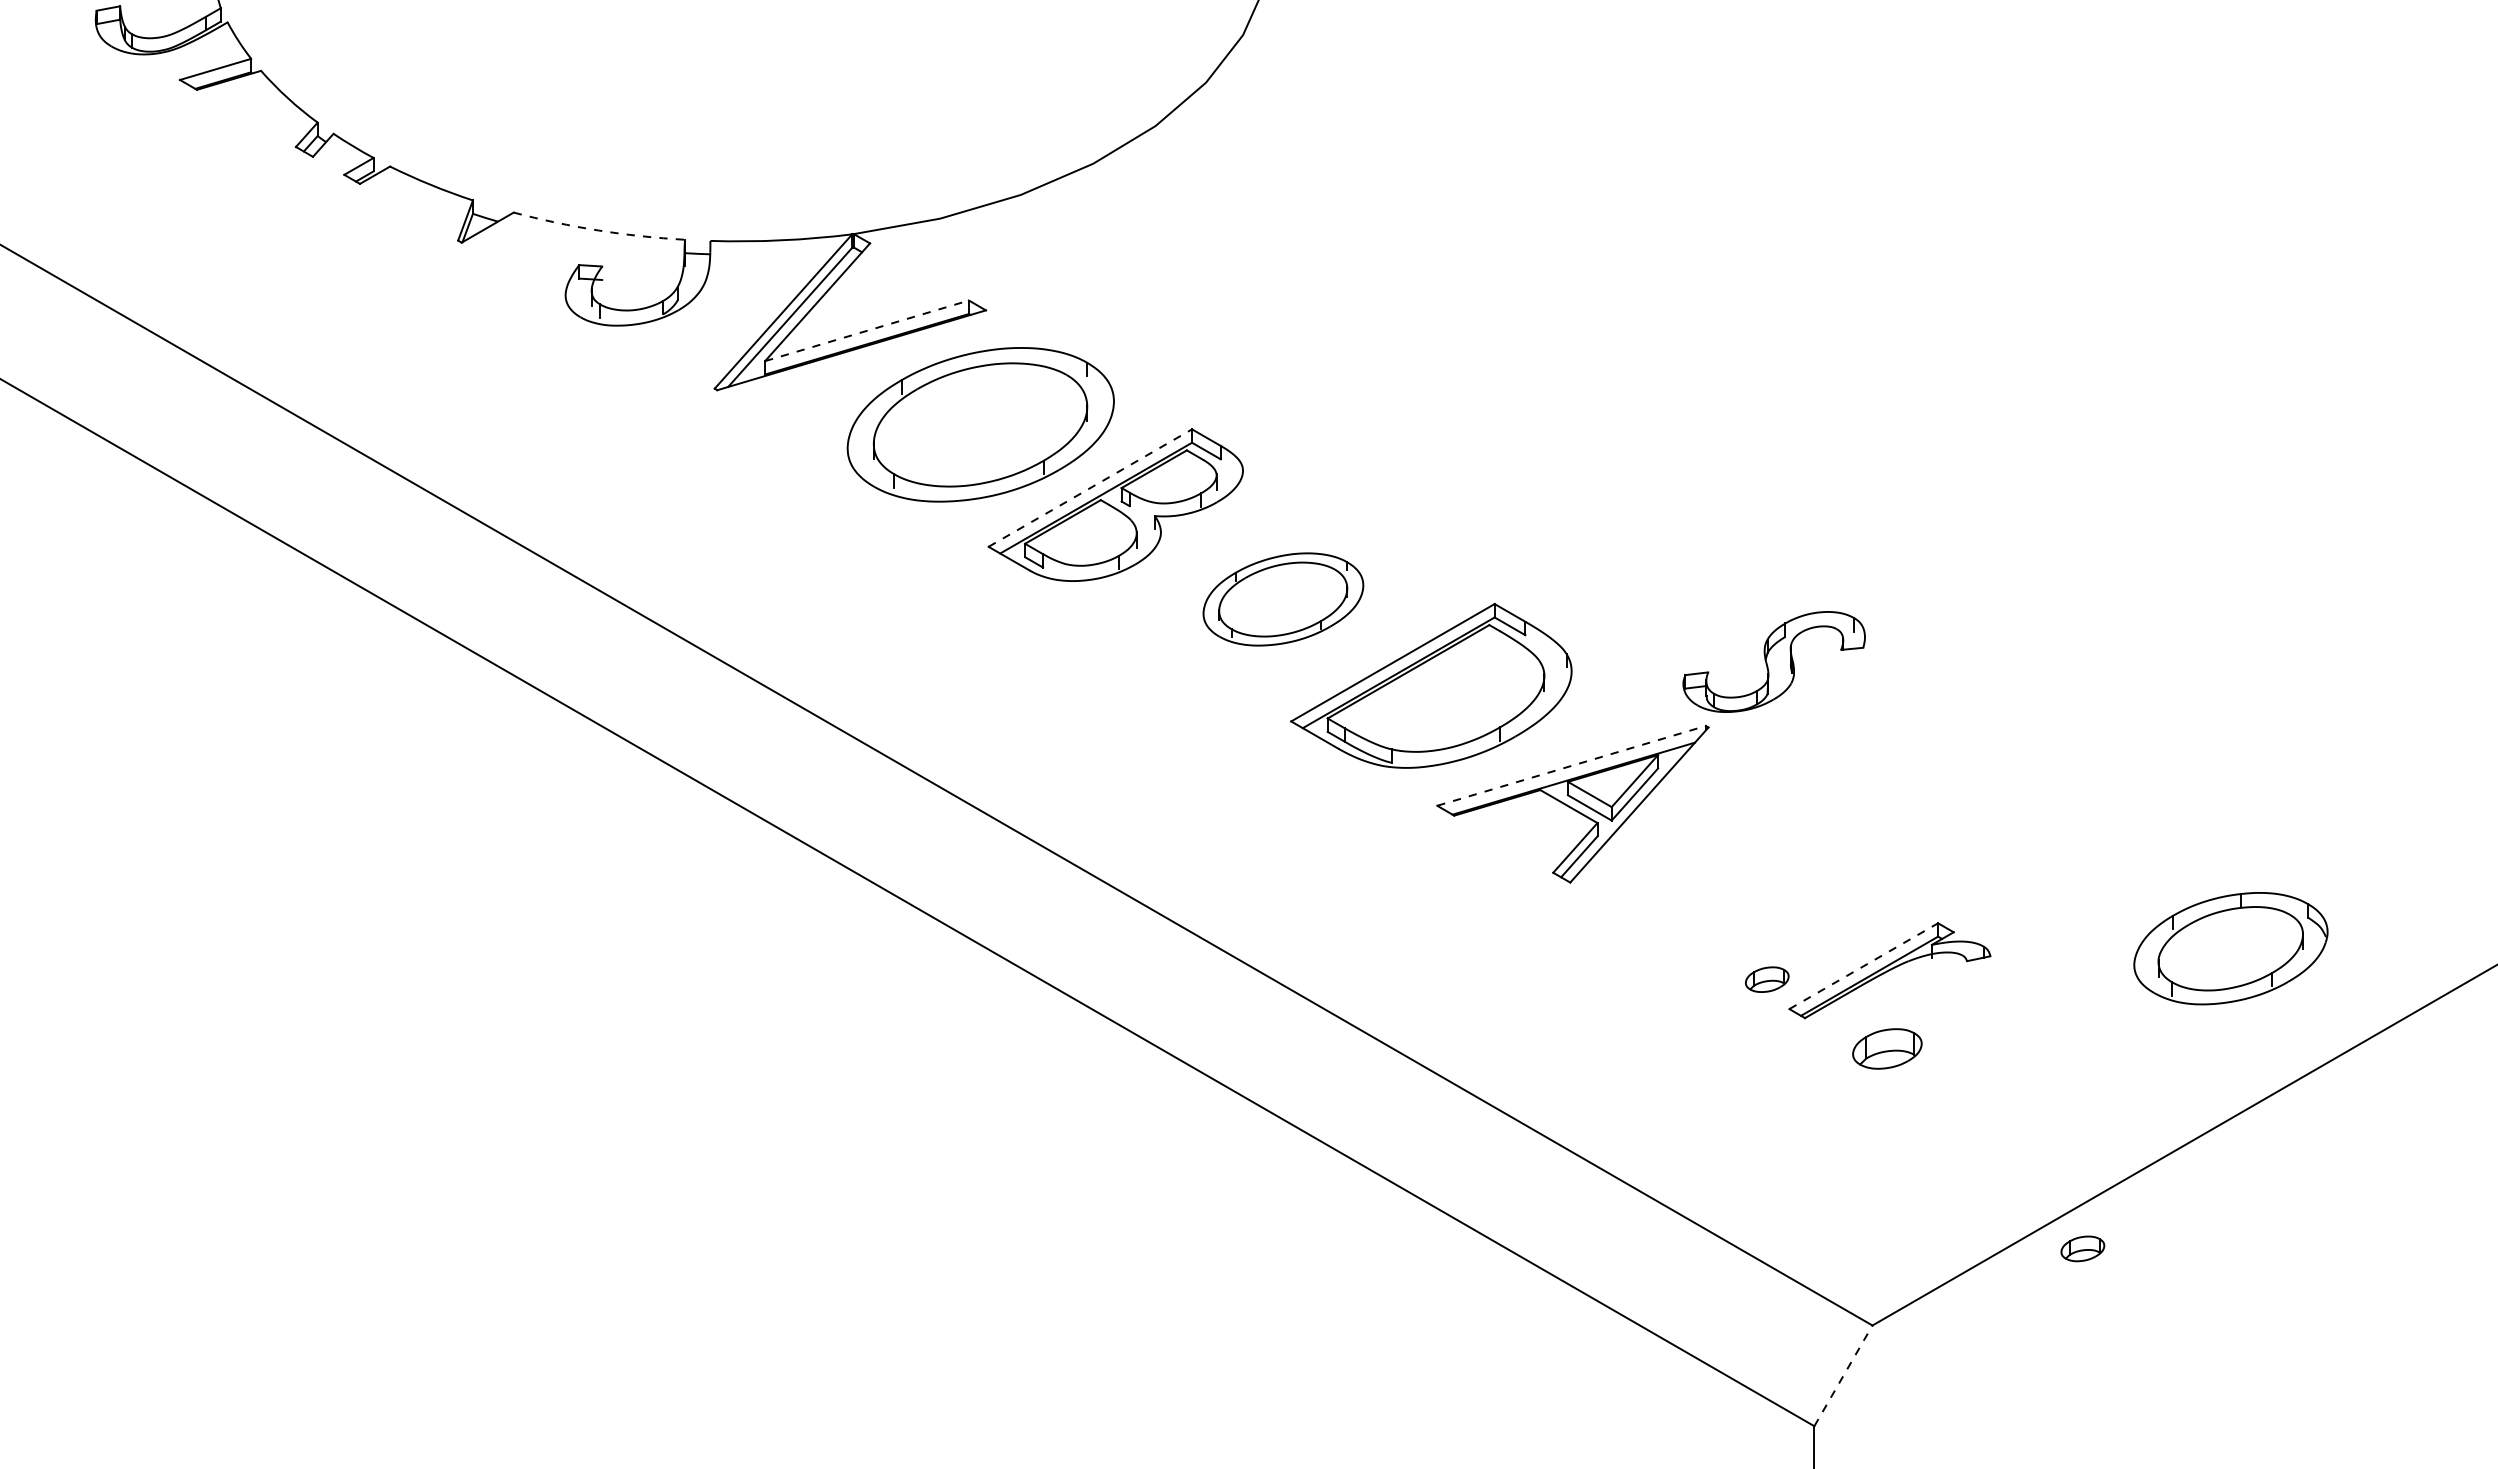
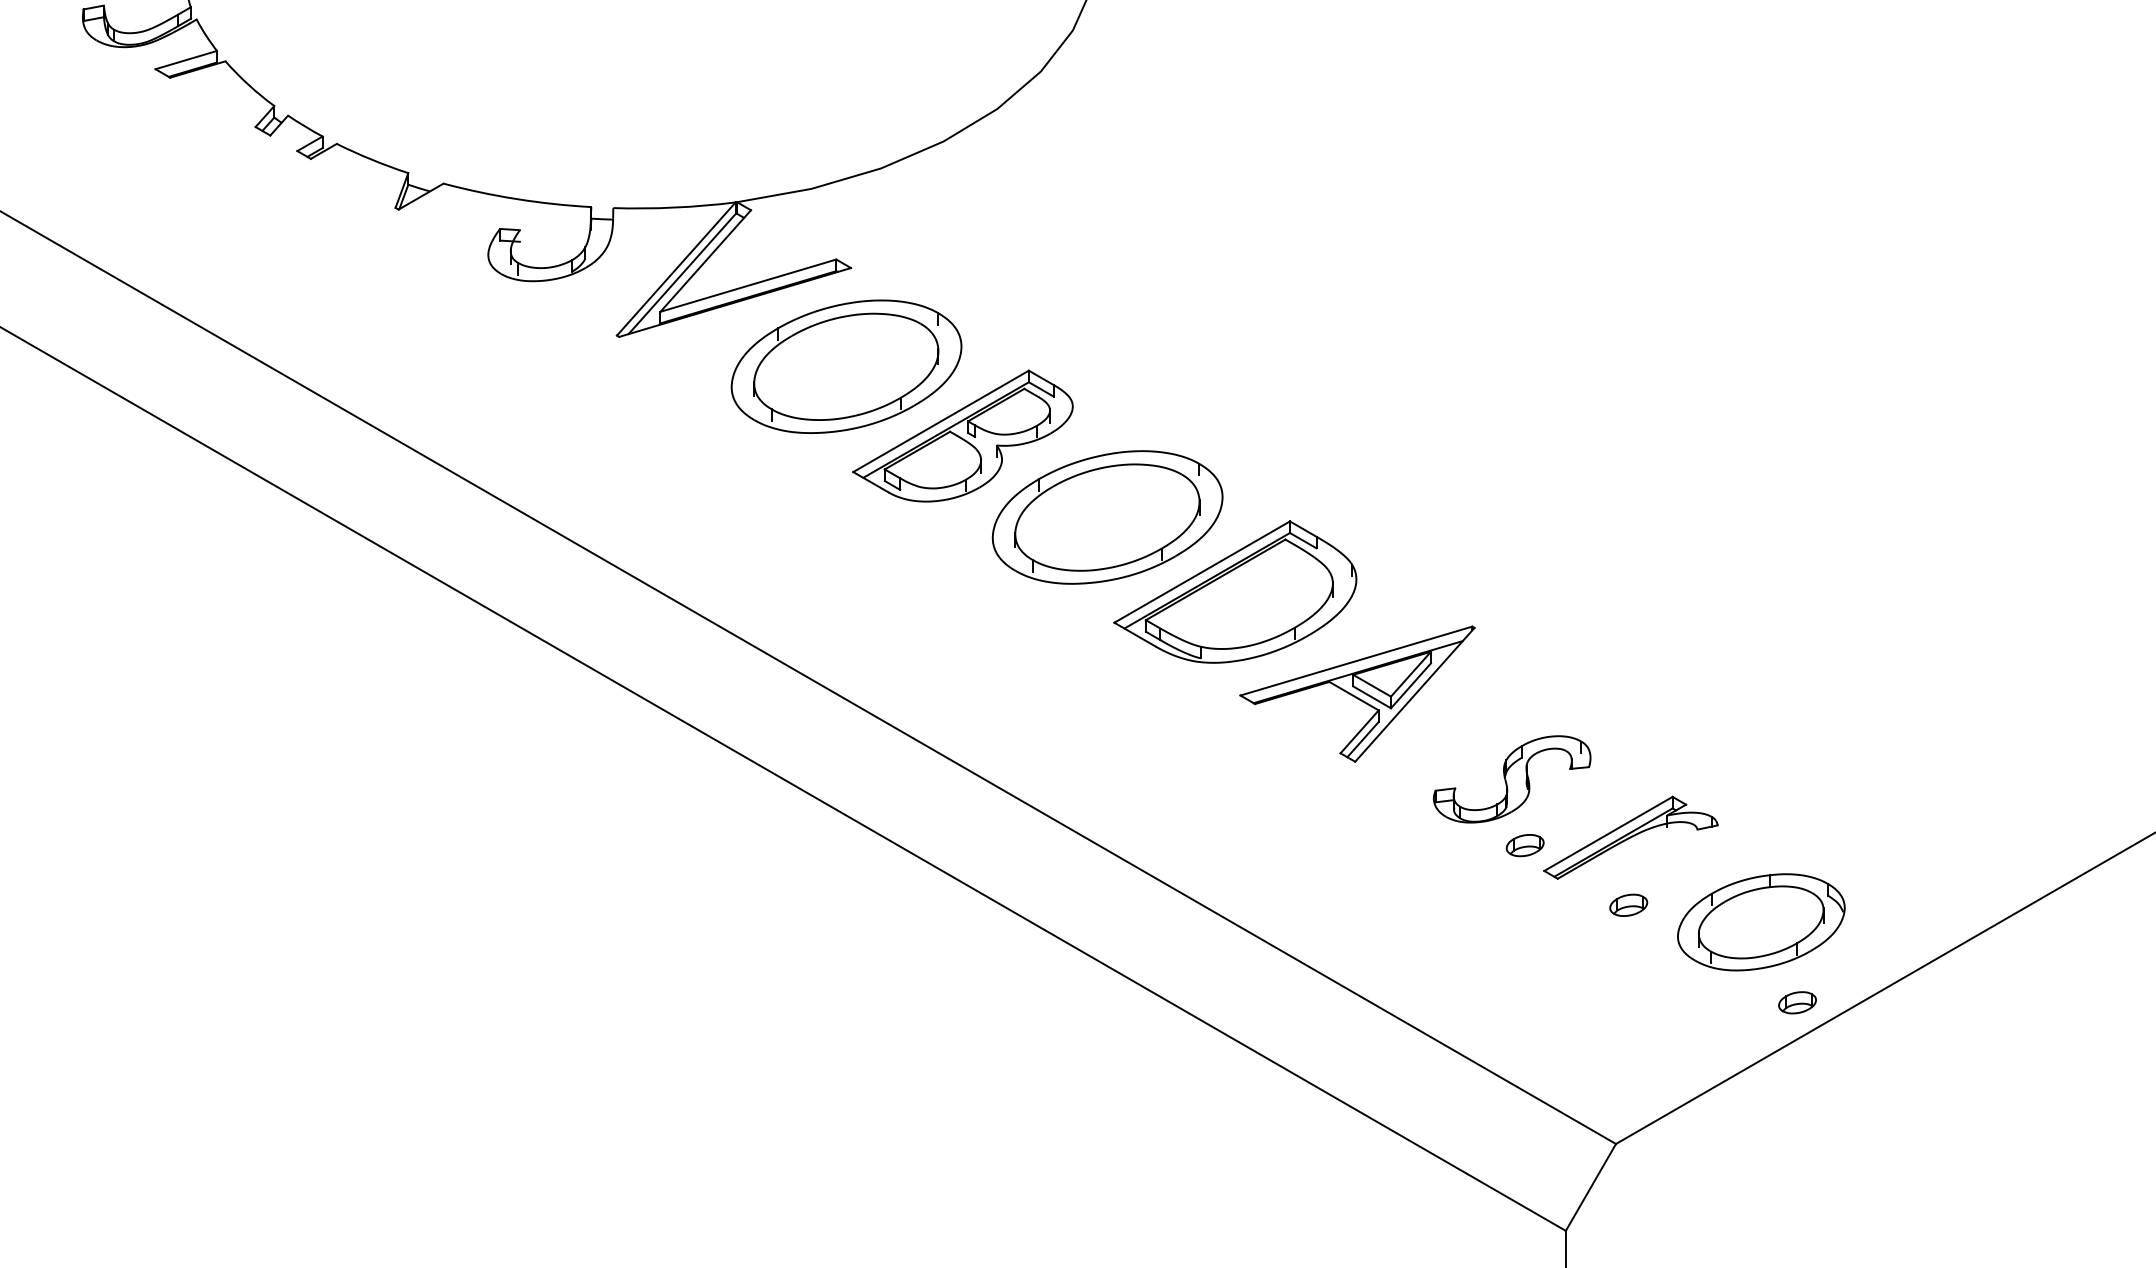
arc: (598, 230) -> (516, 199), dashed -> solid
line: (867, 330) -> (748, 285), dashed -> solid
line: (1090, 487) -> (941, 420), dashed -> solid
part: (1283, 599) -> (1107, 517), size x1.67
part: (1773, 661) -> (1511, 778), moved
line: (1572, 765) -> (1357, 660), dashed -> solid
part: (2230, 948) -> (1760, 922), moved
line: (1863, 966) -> (1608, 834), dashed -> solid
part: (1886, 1048) -> (1628, 904), size x0.62
part: (2082, 1248) -> (1797, 1002), moved
line: (1843, 1375) -> (1590, 1187), dashed -> solid

